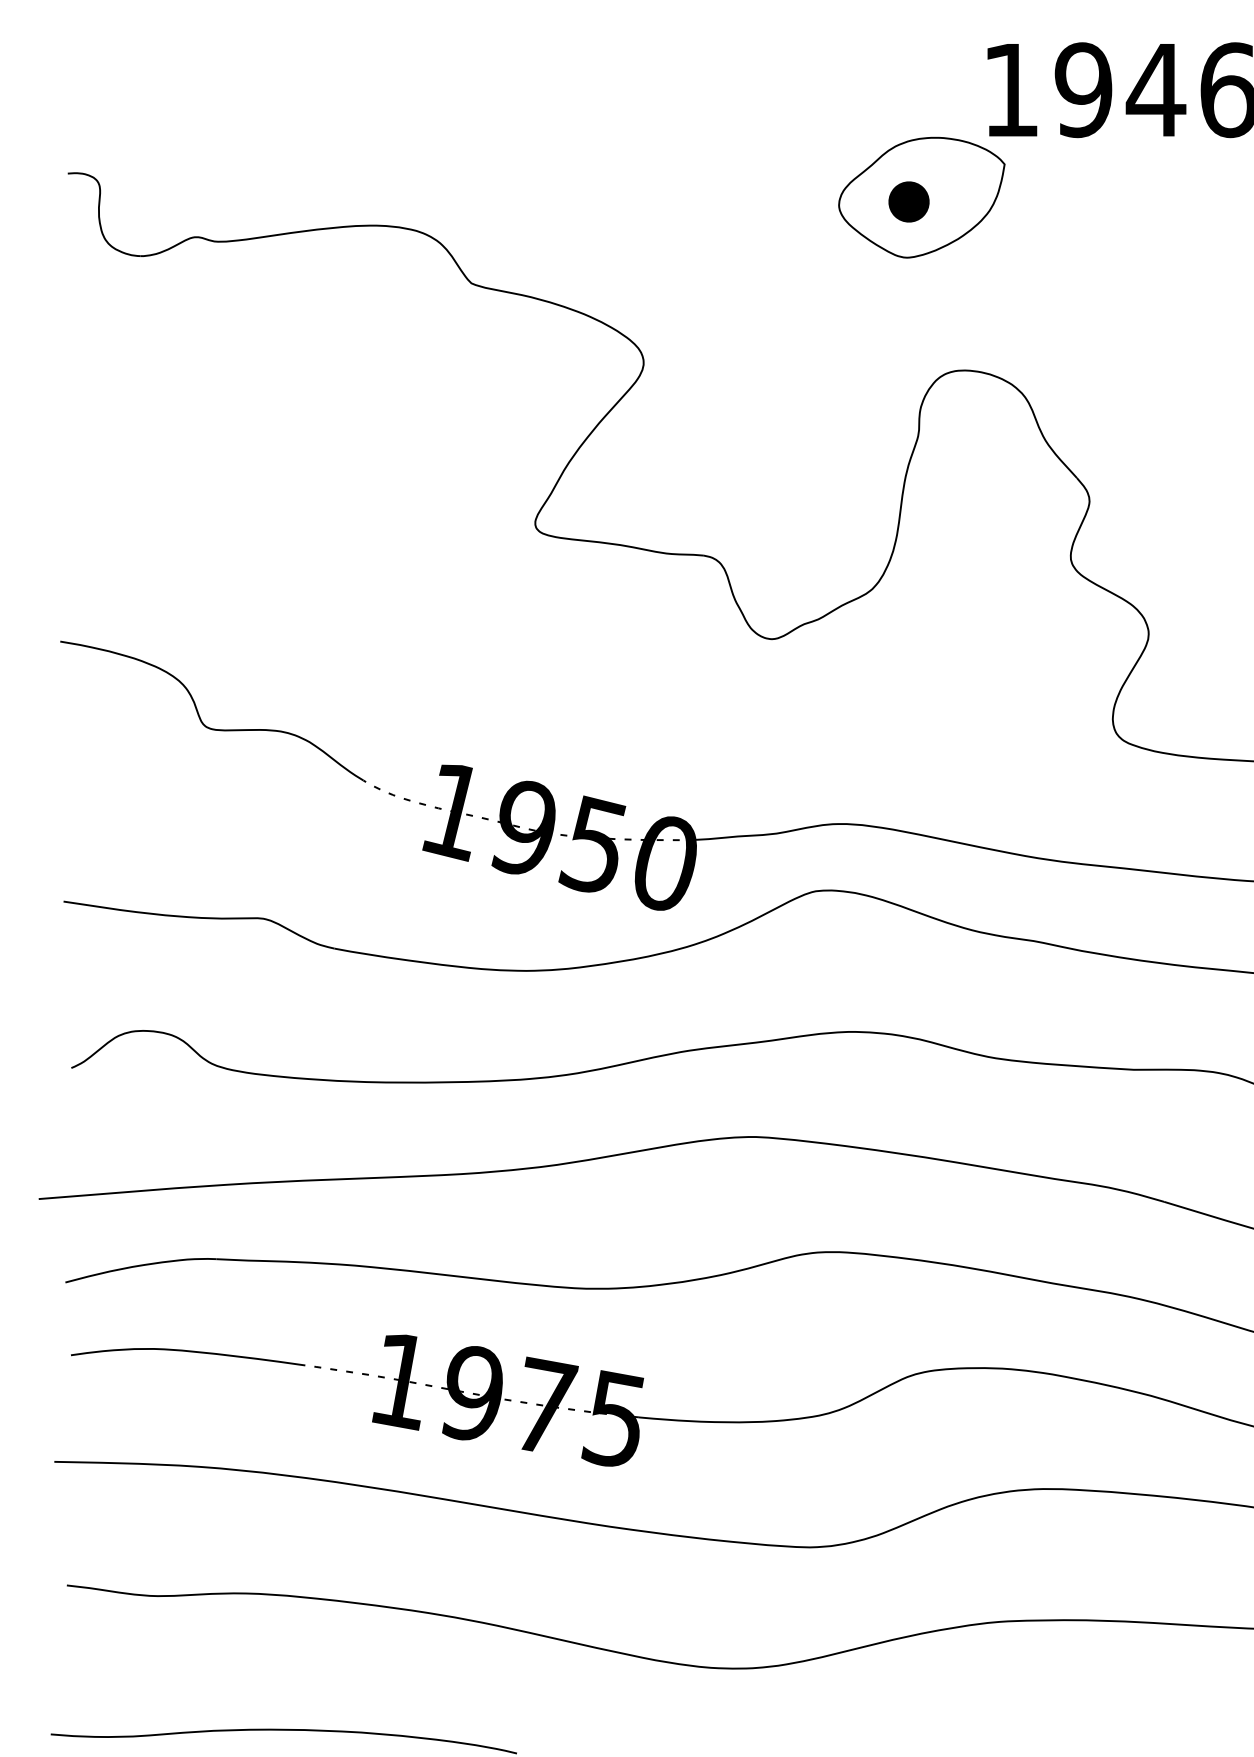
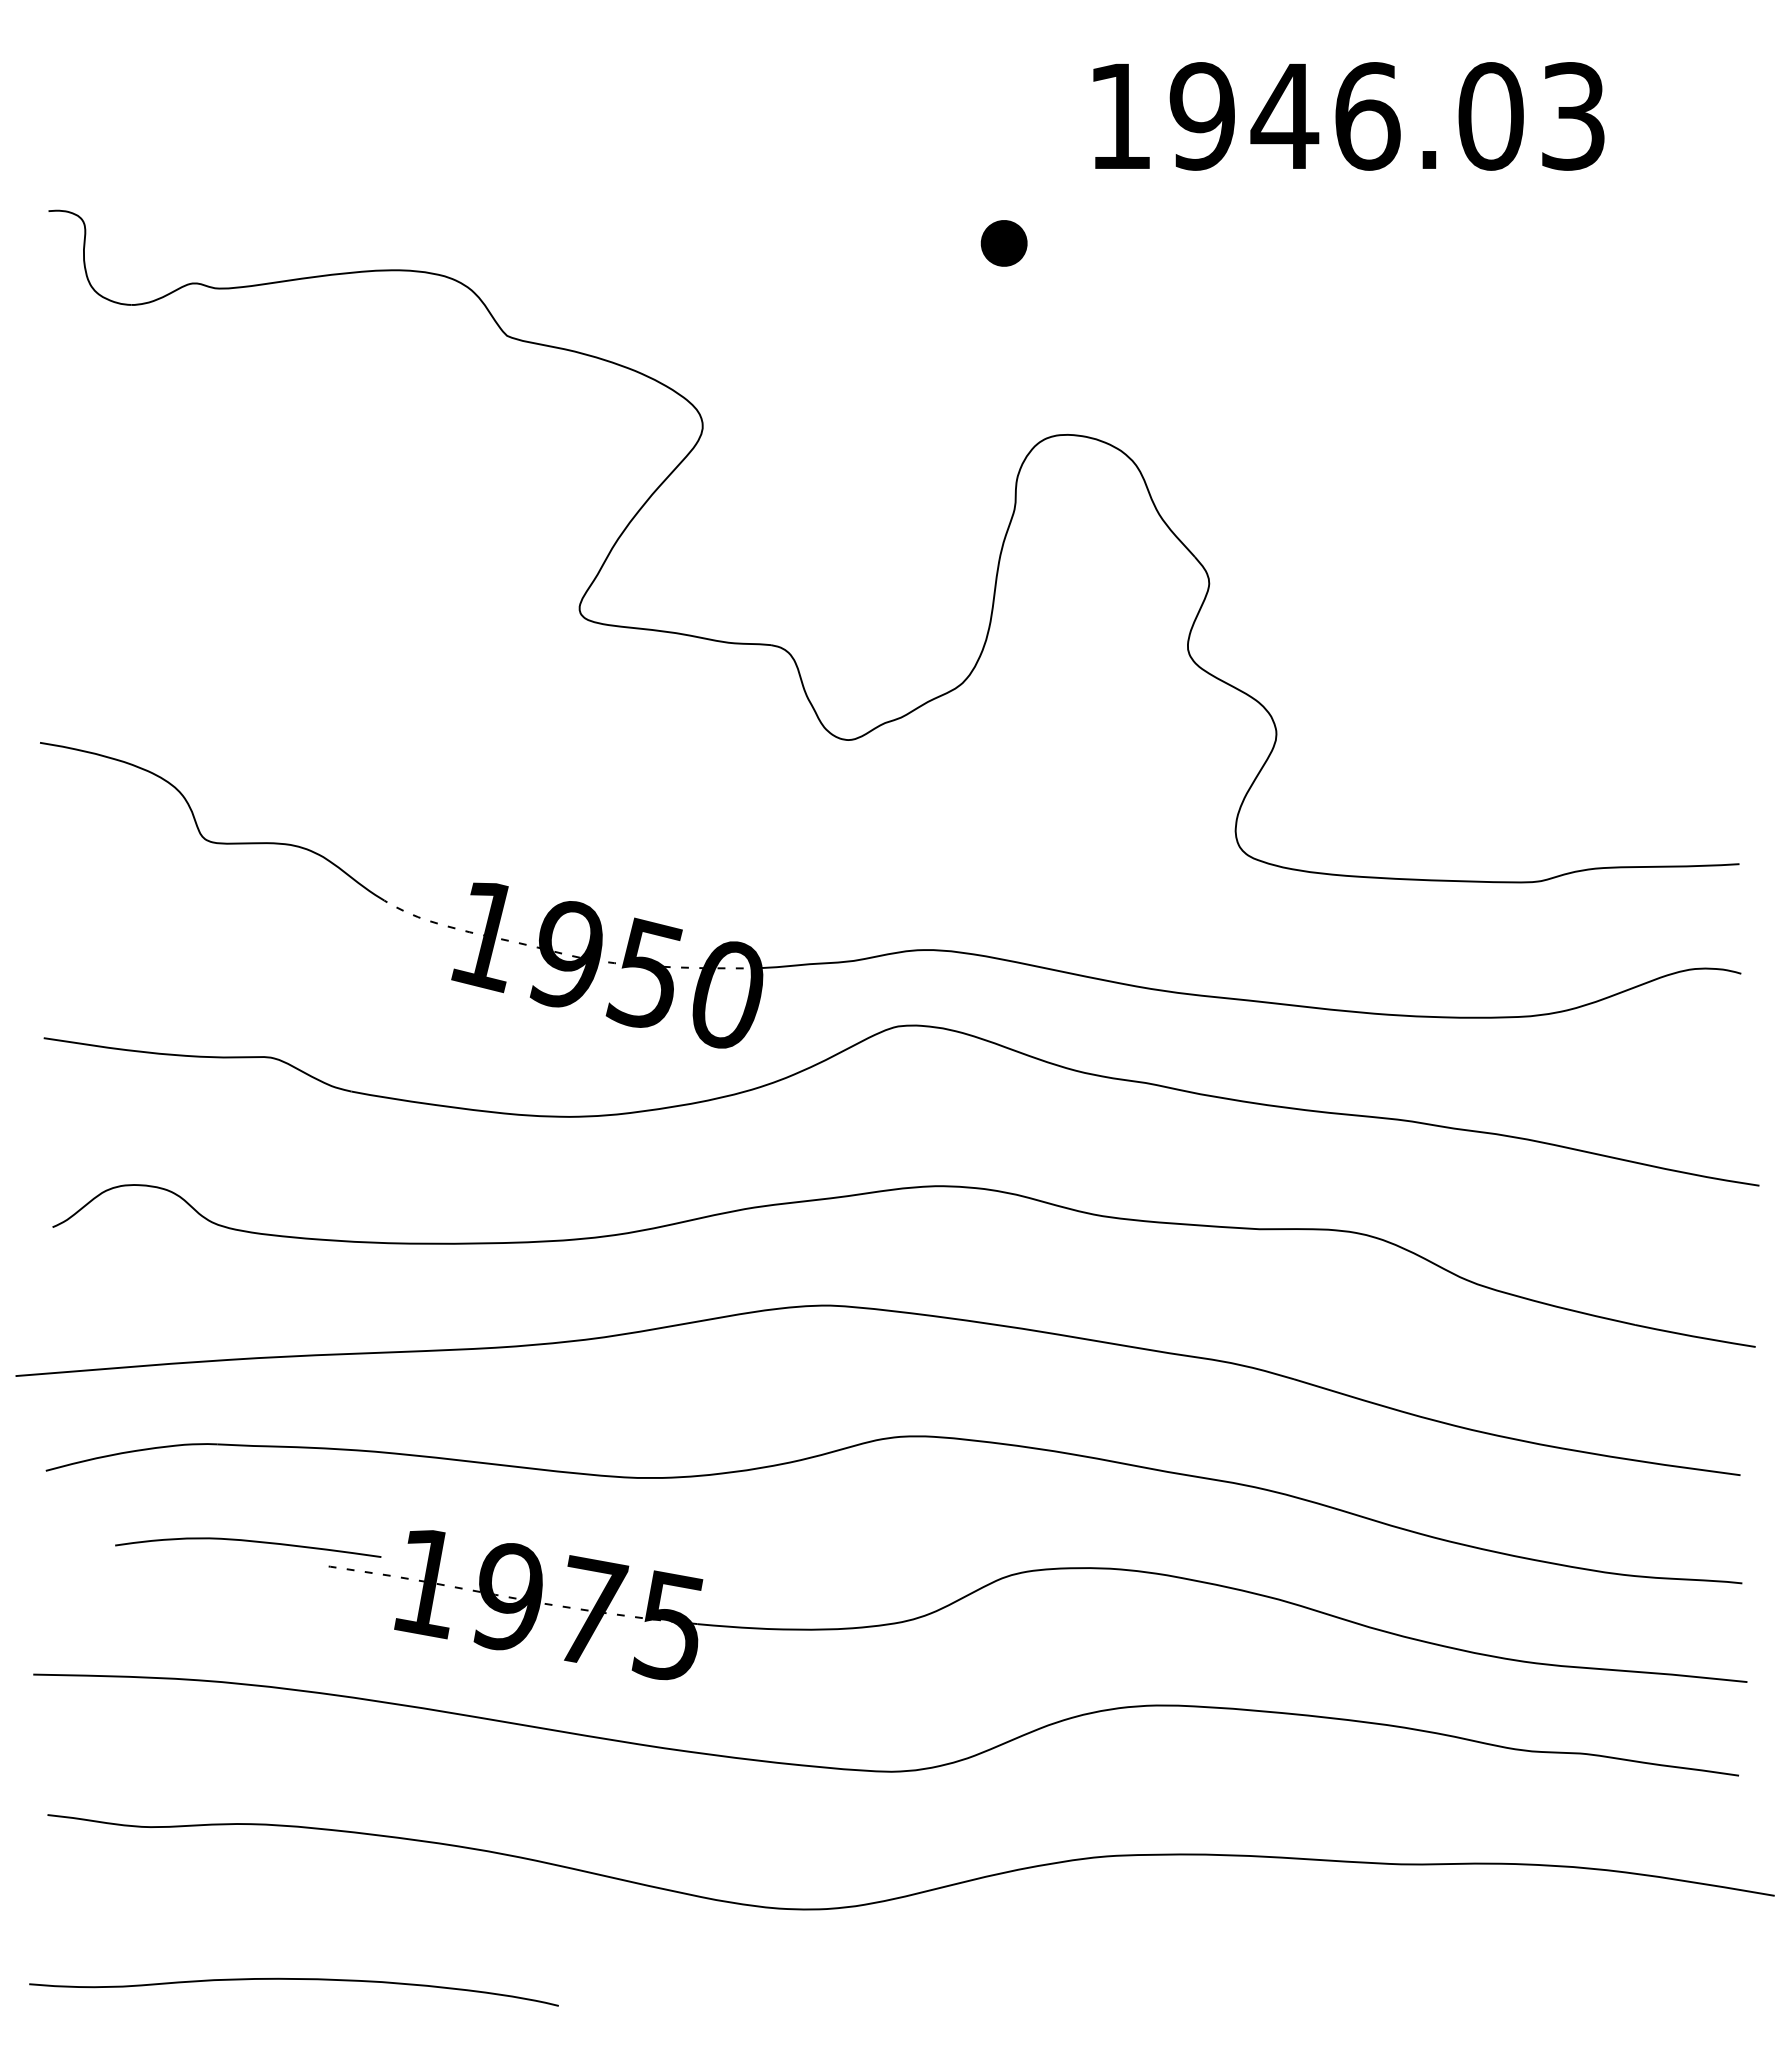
part: (921, 197) -> (1018, 238), removed
curve: (190, 1352) -> (251, 1542), moved

